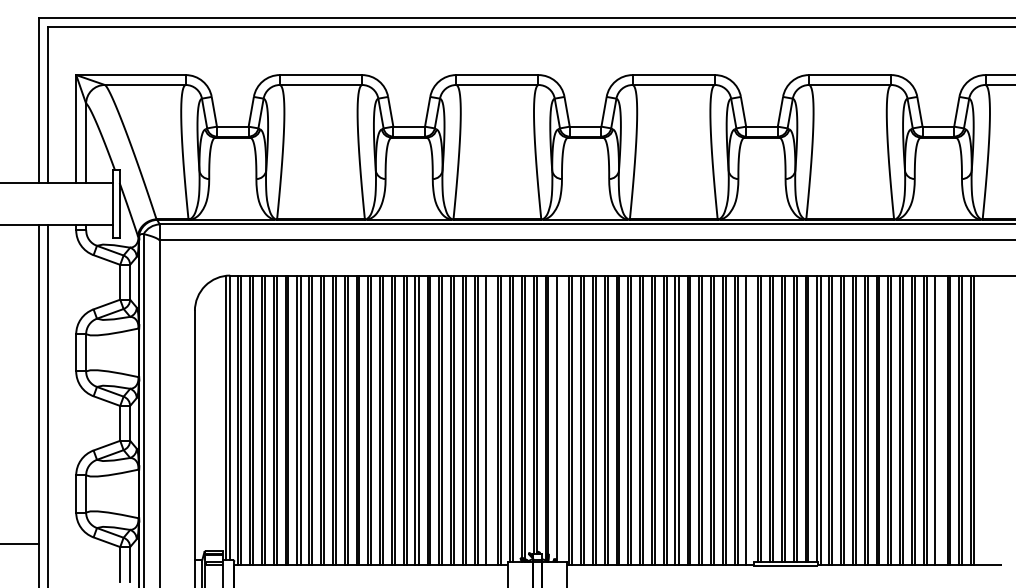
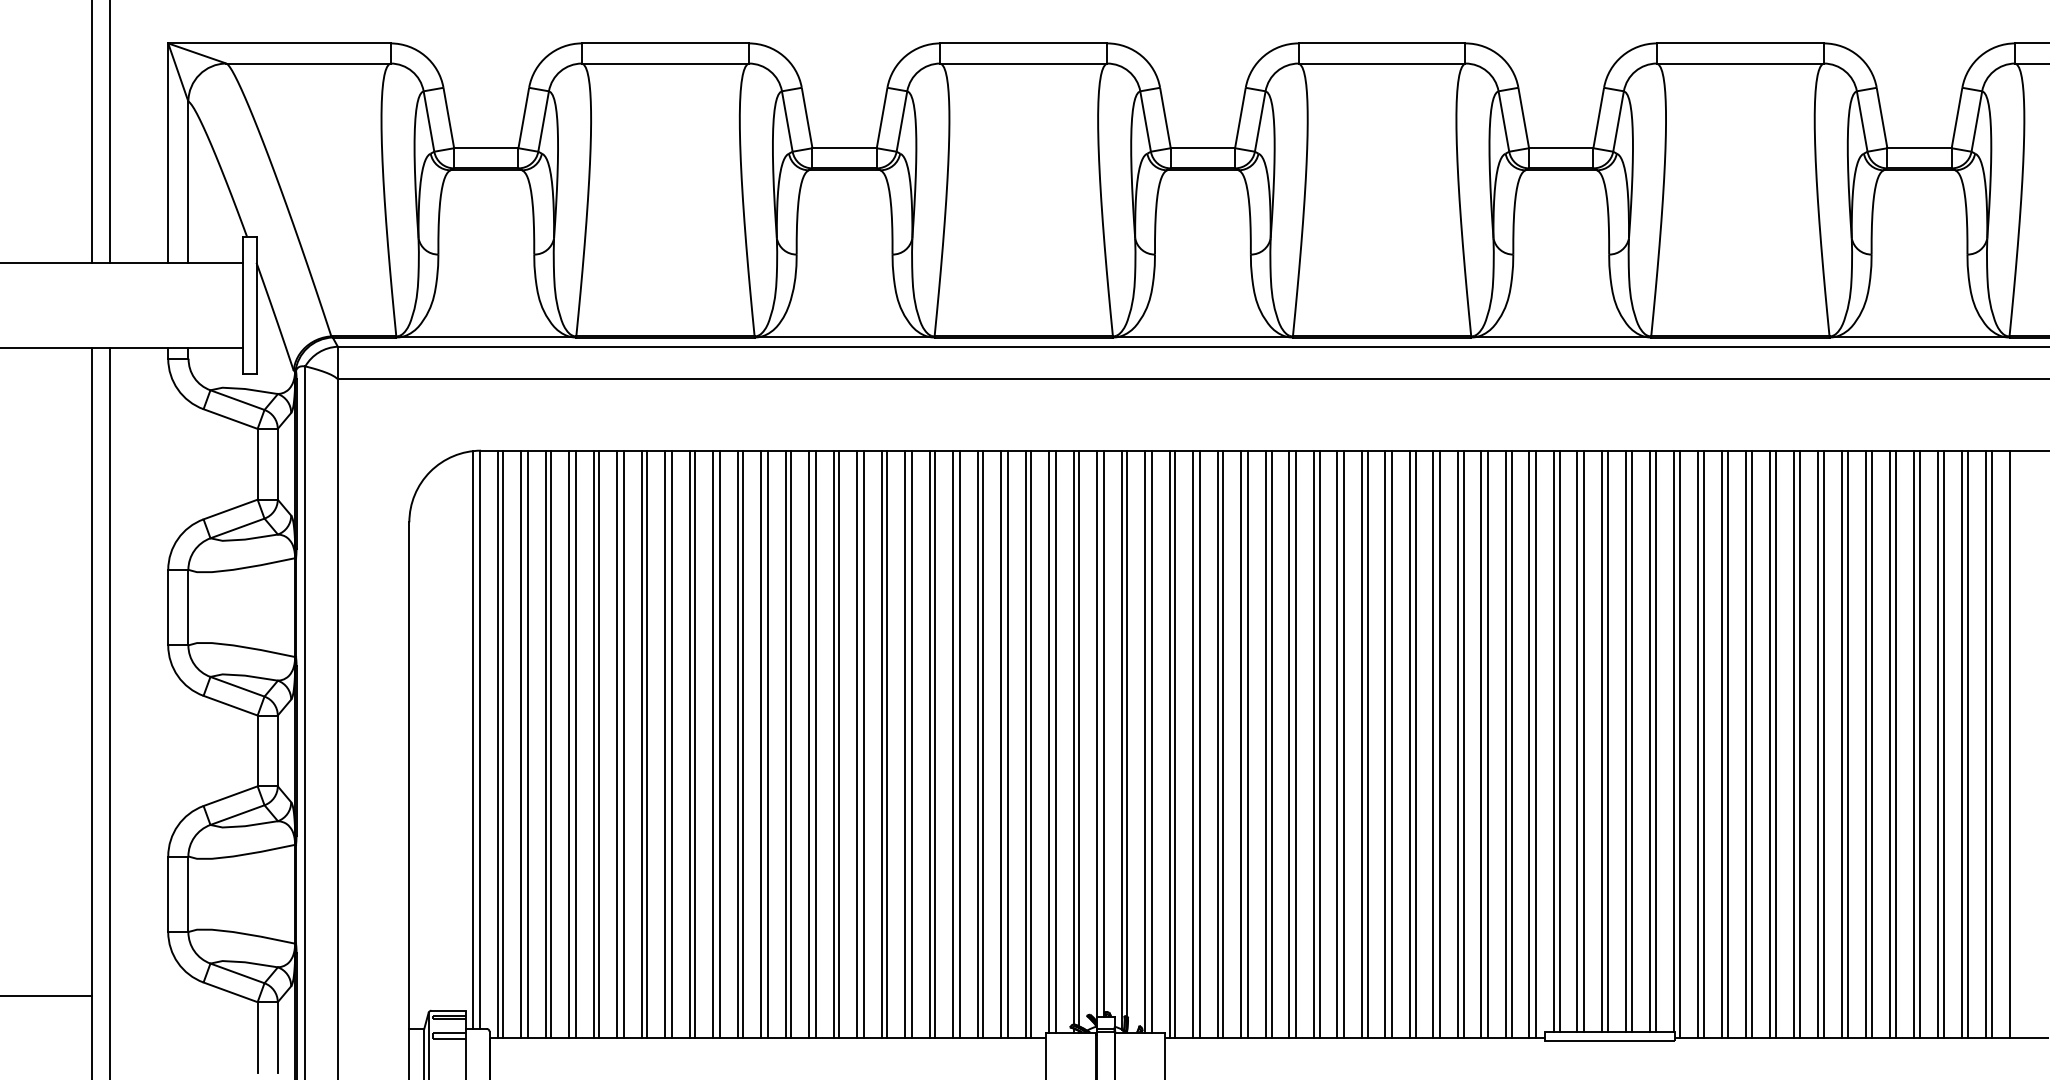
line: (560, 418) -> (1151, 740), added
line: (489, 419) -> (1007, 743), added
line: (749, 419) -> (1535, 743), added
line: (938, 419) -> (1919, 743), added
line: (982, 419) -> (2009, 743), added

